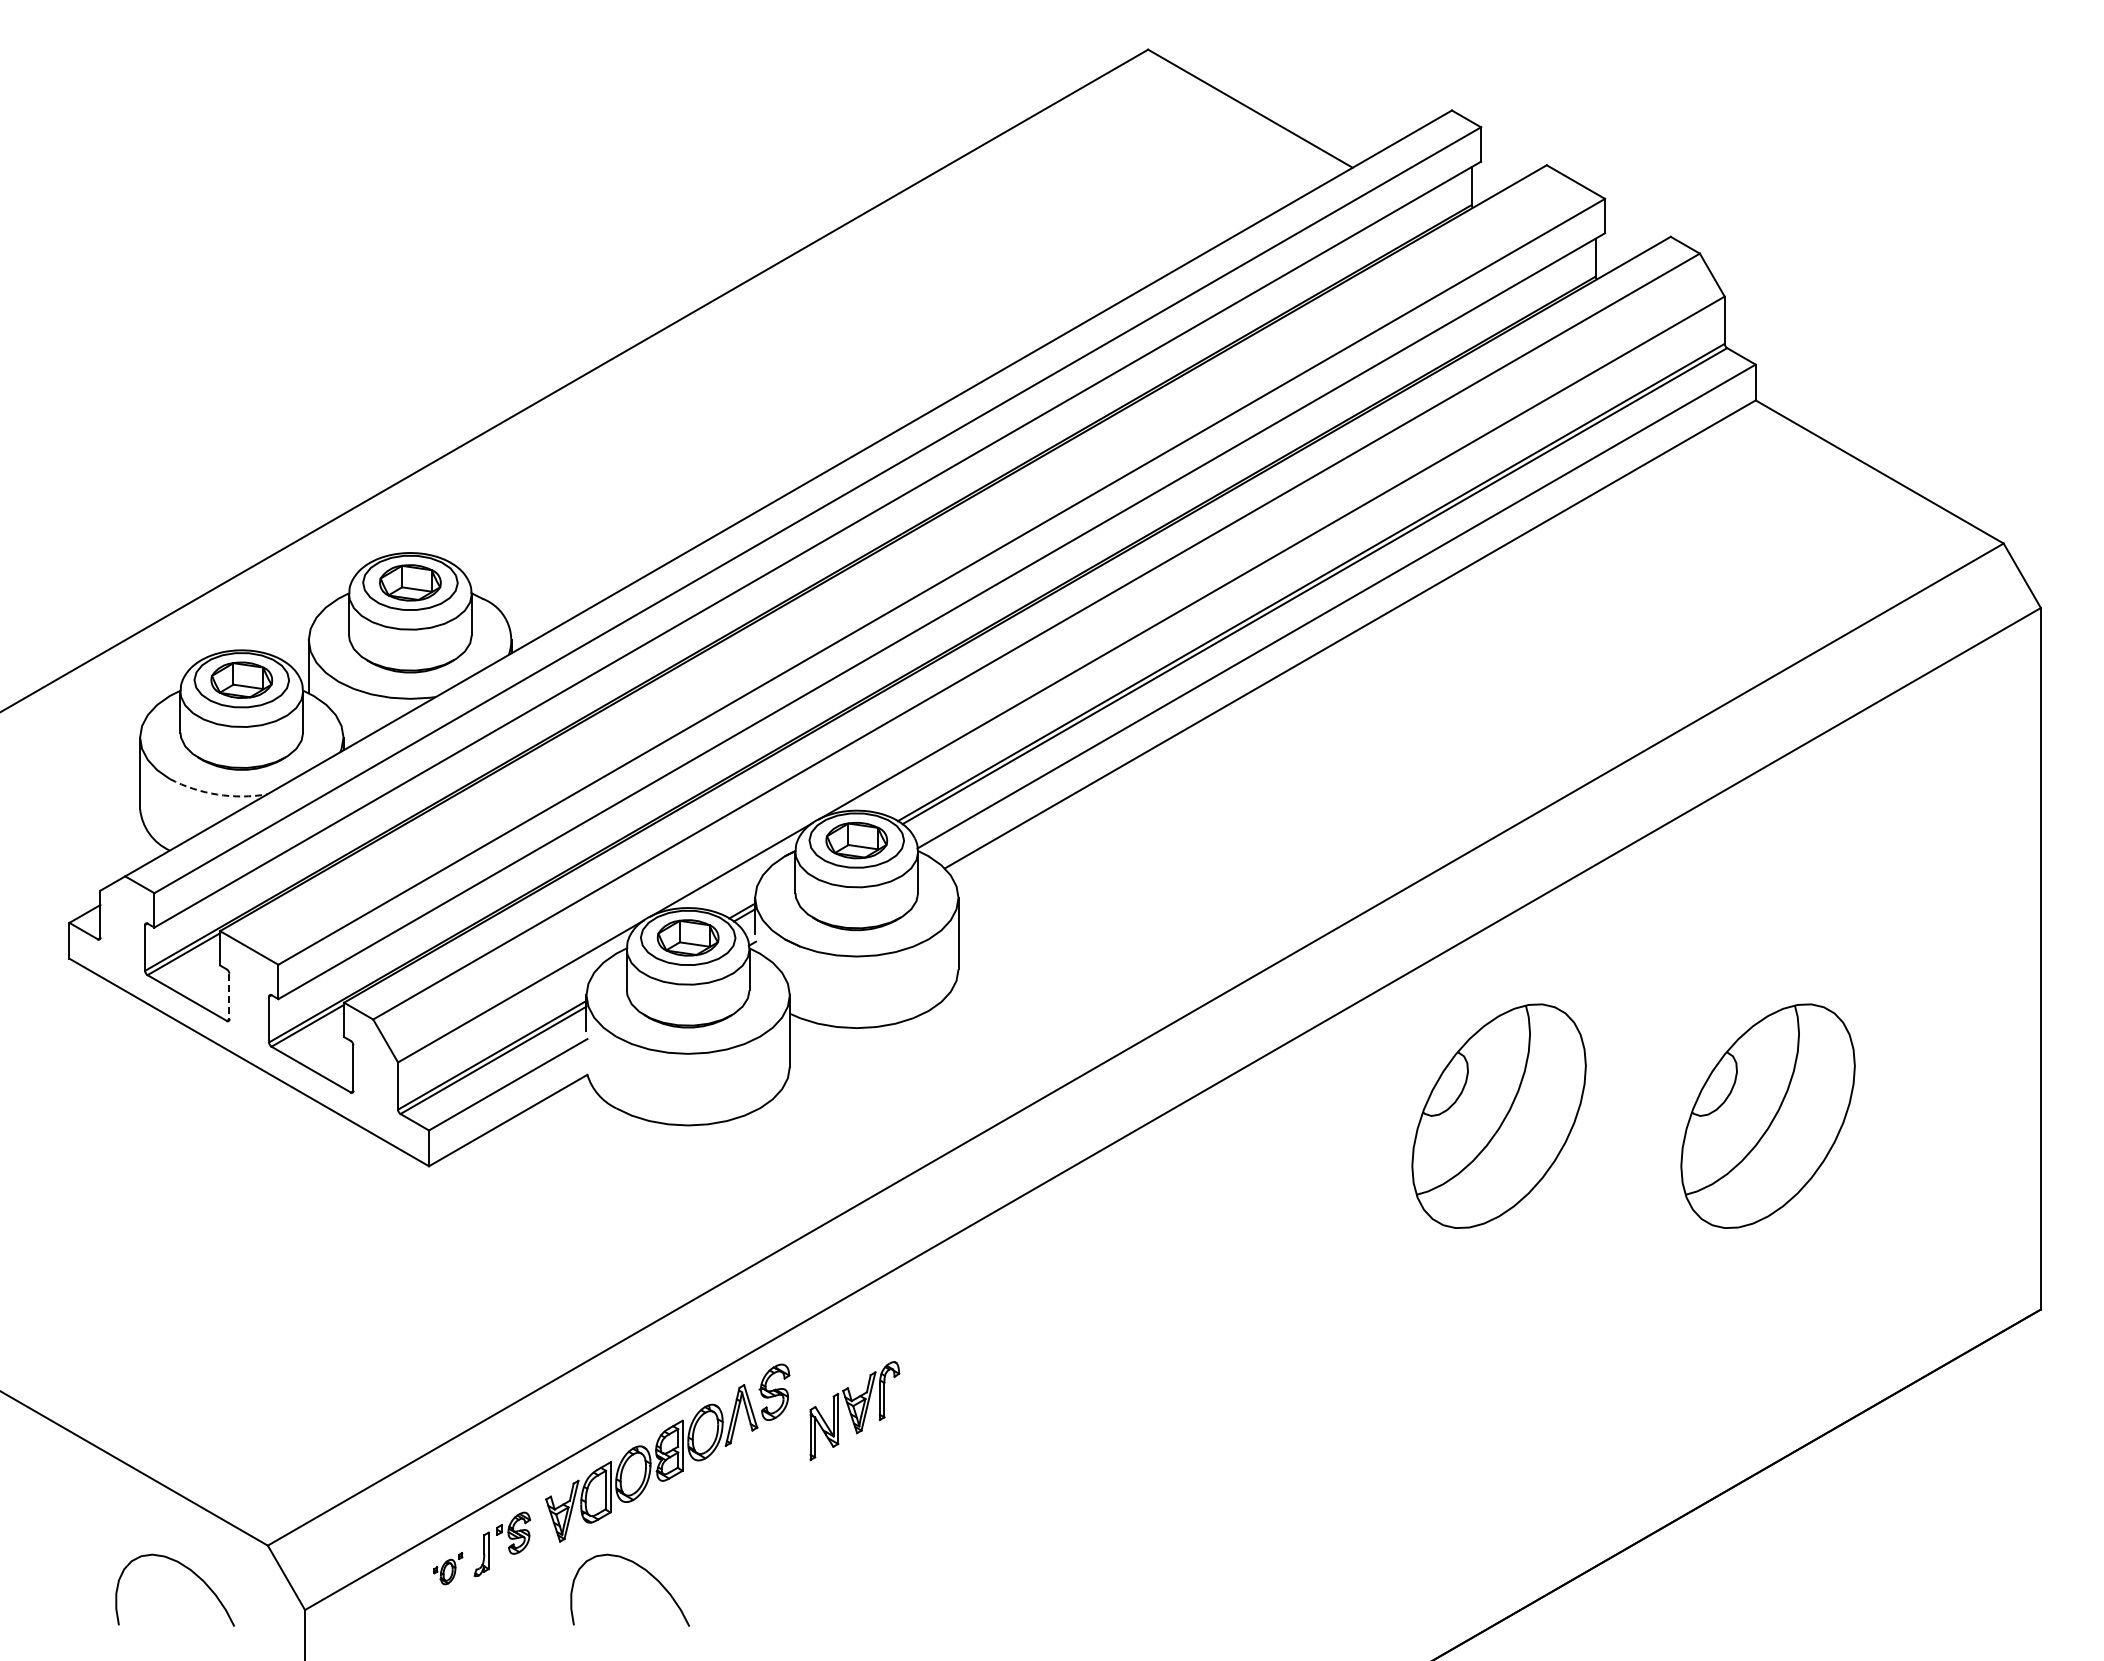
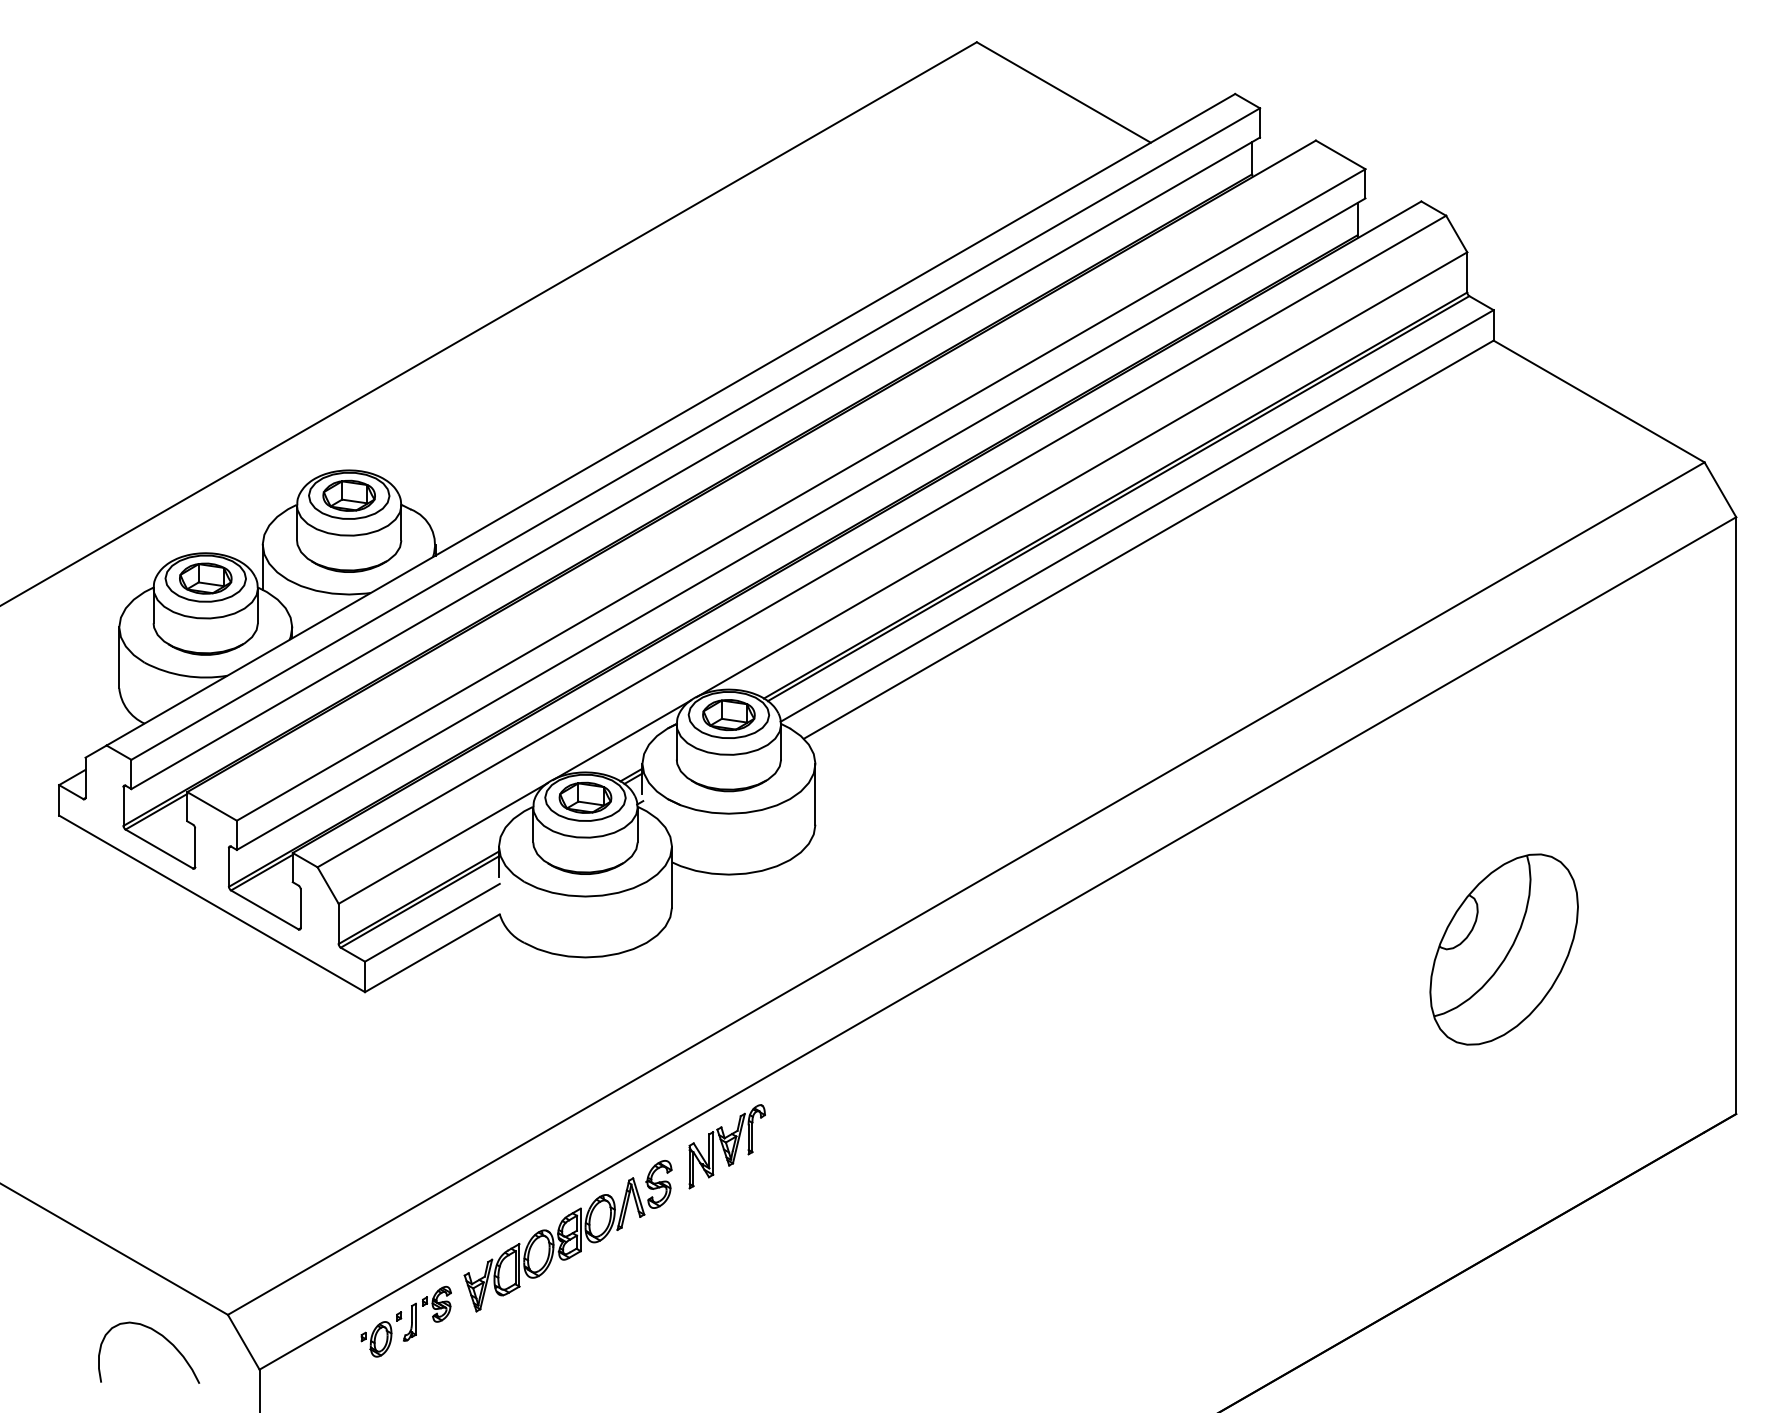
arc: (217, 794) -> (185, 675), dashed -> solid
line: (229, 996) -> (195, 847), dashed -> solid
part: (1498, 1115) -> (1274, 948), removed
part: (854, 1410) -> (726, 1146), moved
curve: (639, 1567) -> (544, 1333), removed
part: (448, 1568) -> (381, 1334), size x1.67

